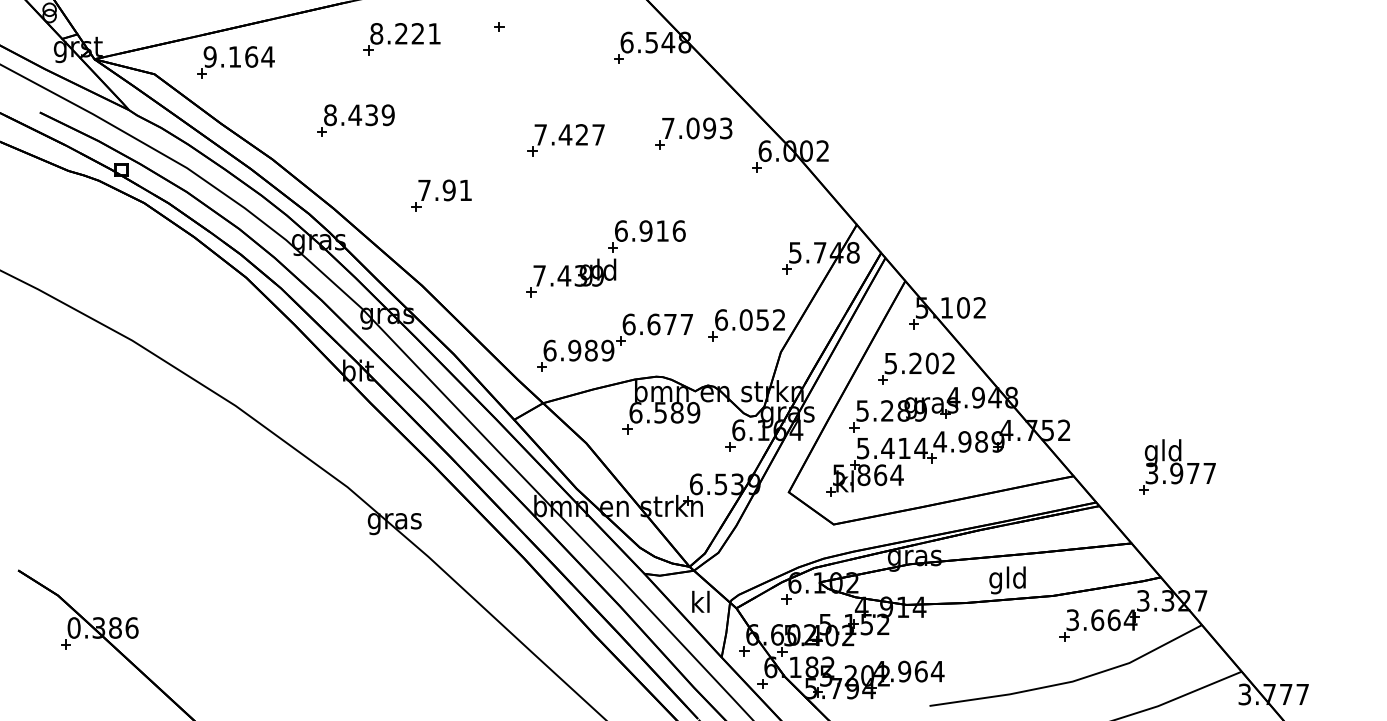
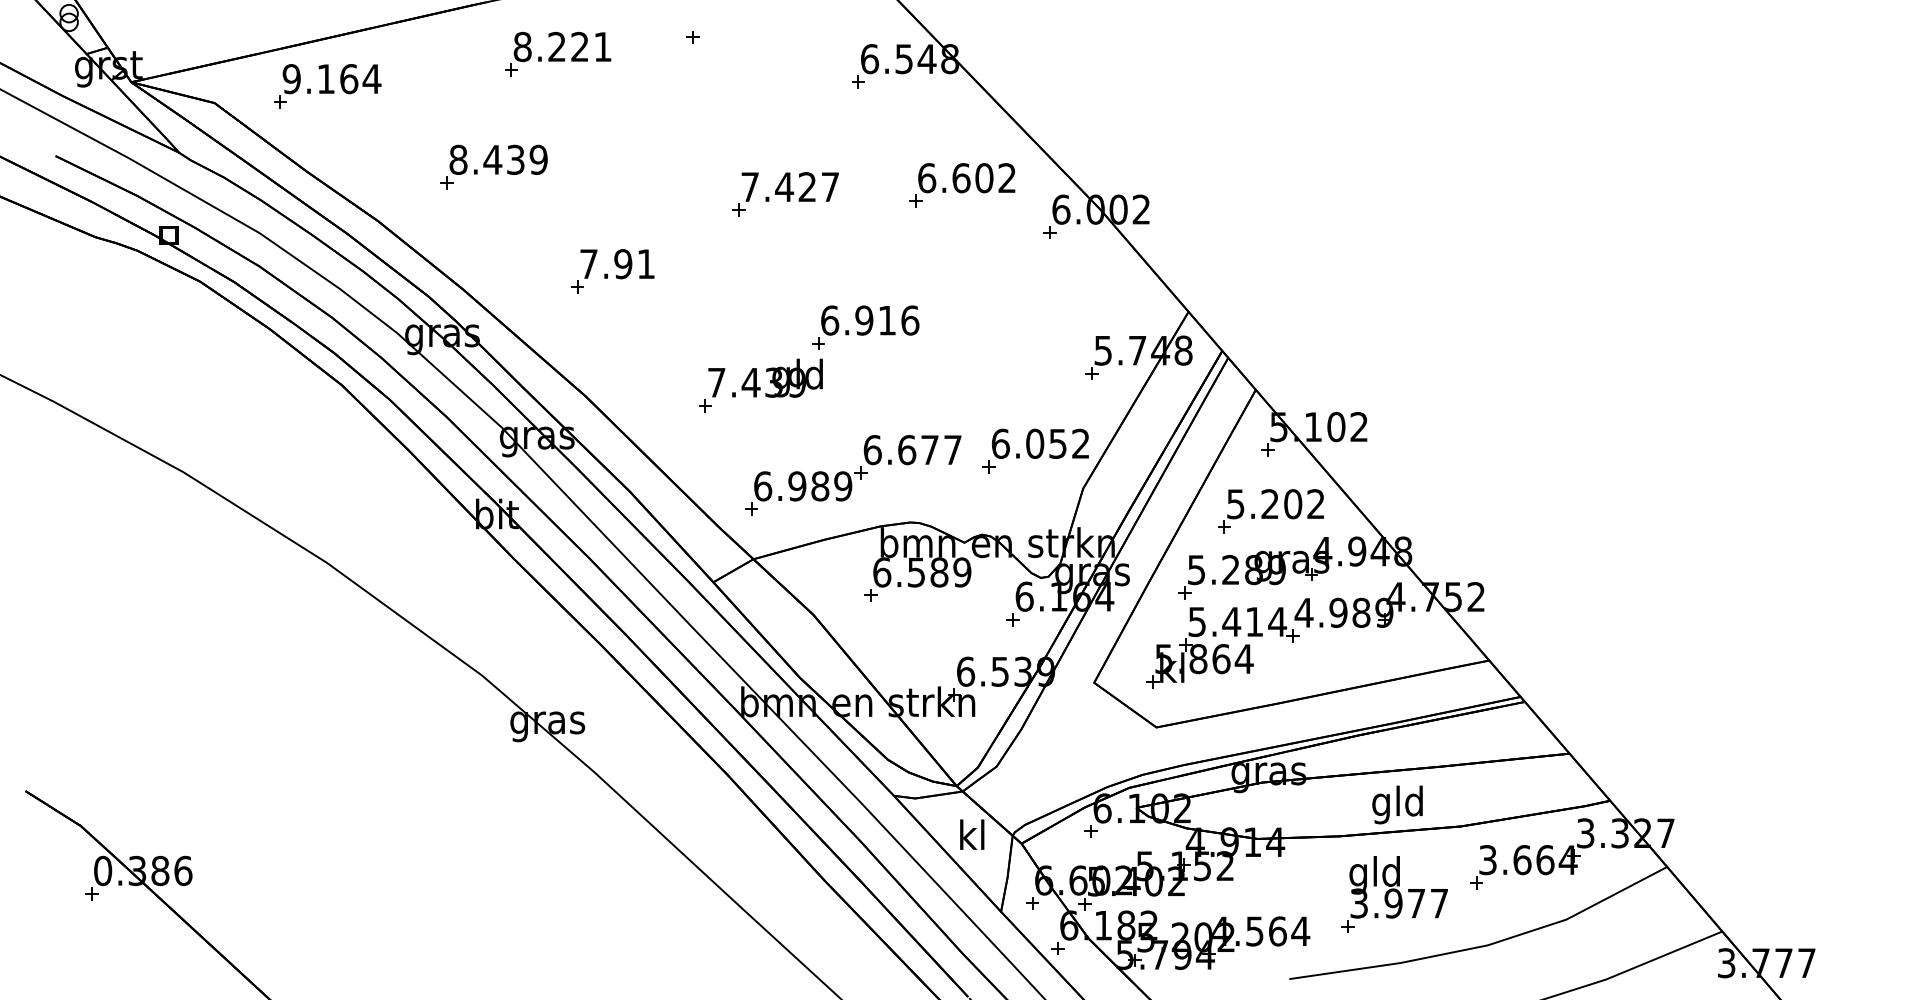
text: (697, 128) -> (967, 178), 7.093 -> 6.602
part: (605, 258) -> (808, 358), moved
part: (1177, 466) -> (1394, 893), moved
text: (904, 671) -> (1254, 931), 4.964 -> 4.564

